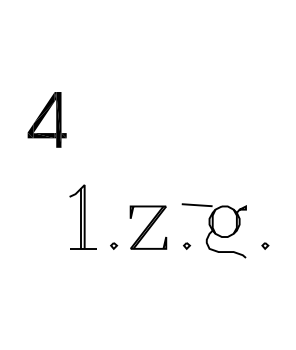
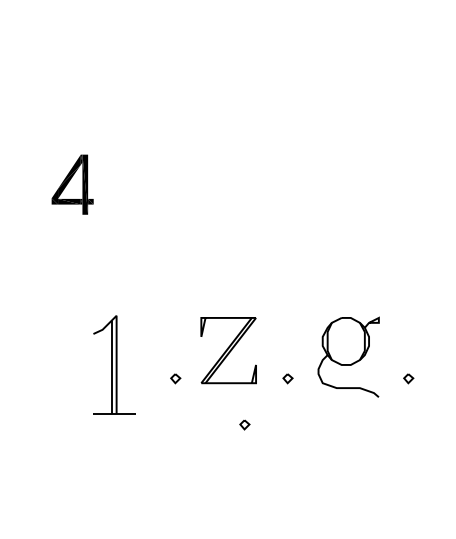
part: (46, 119) -> (71, 184), size x0.7
line: (196, 205) -> (302, 316), removed
part: (82, 216) -> (113, 364), moved
part: (158, 275) -> (244, 424), added

